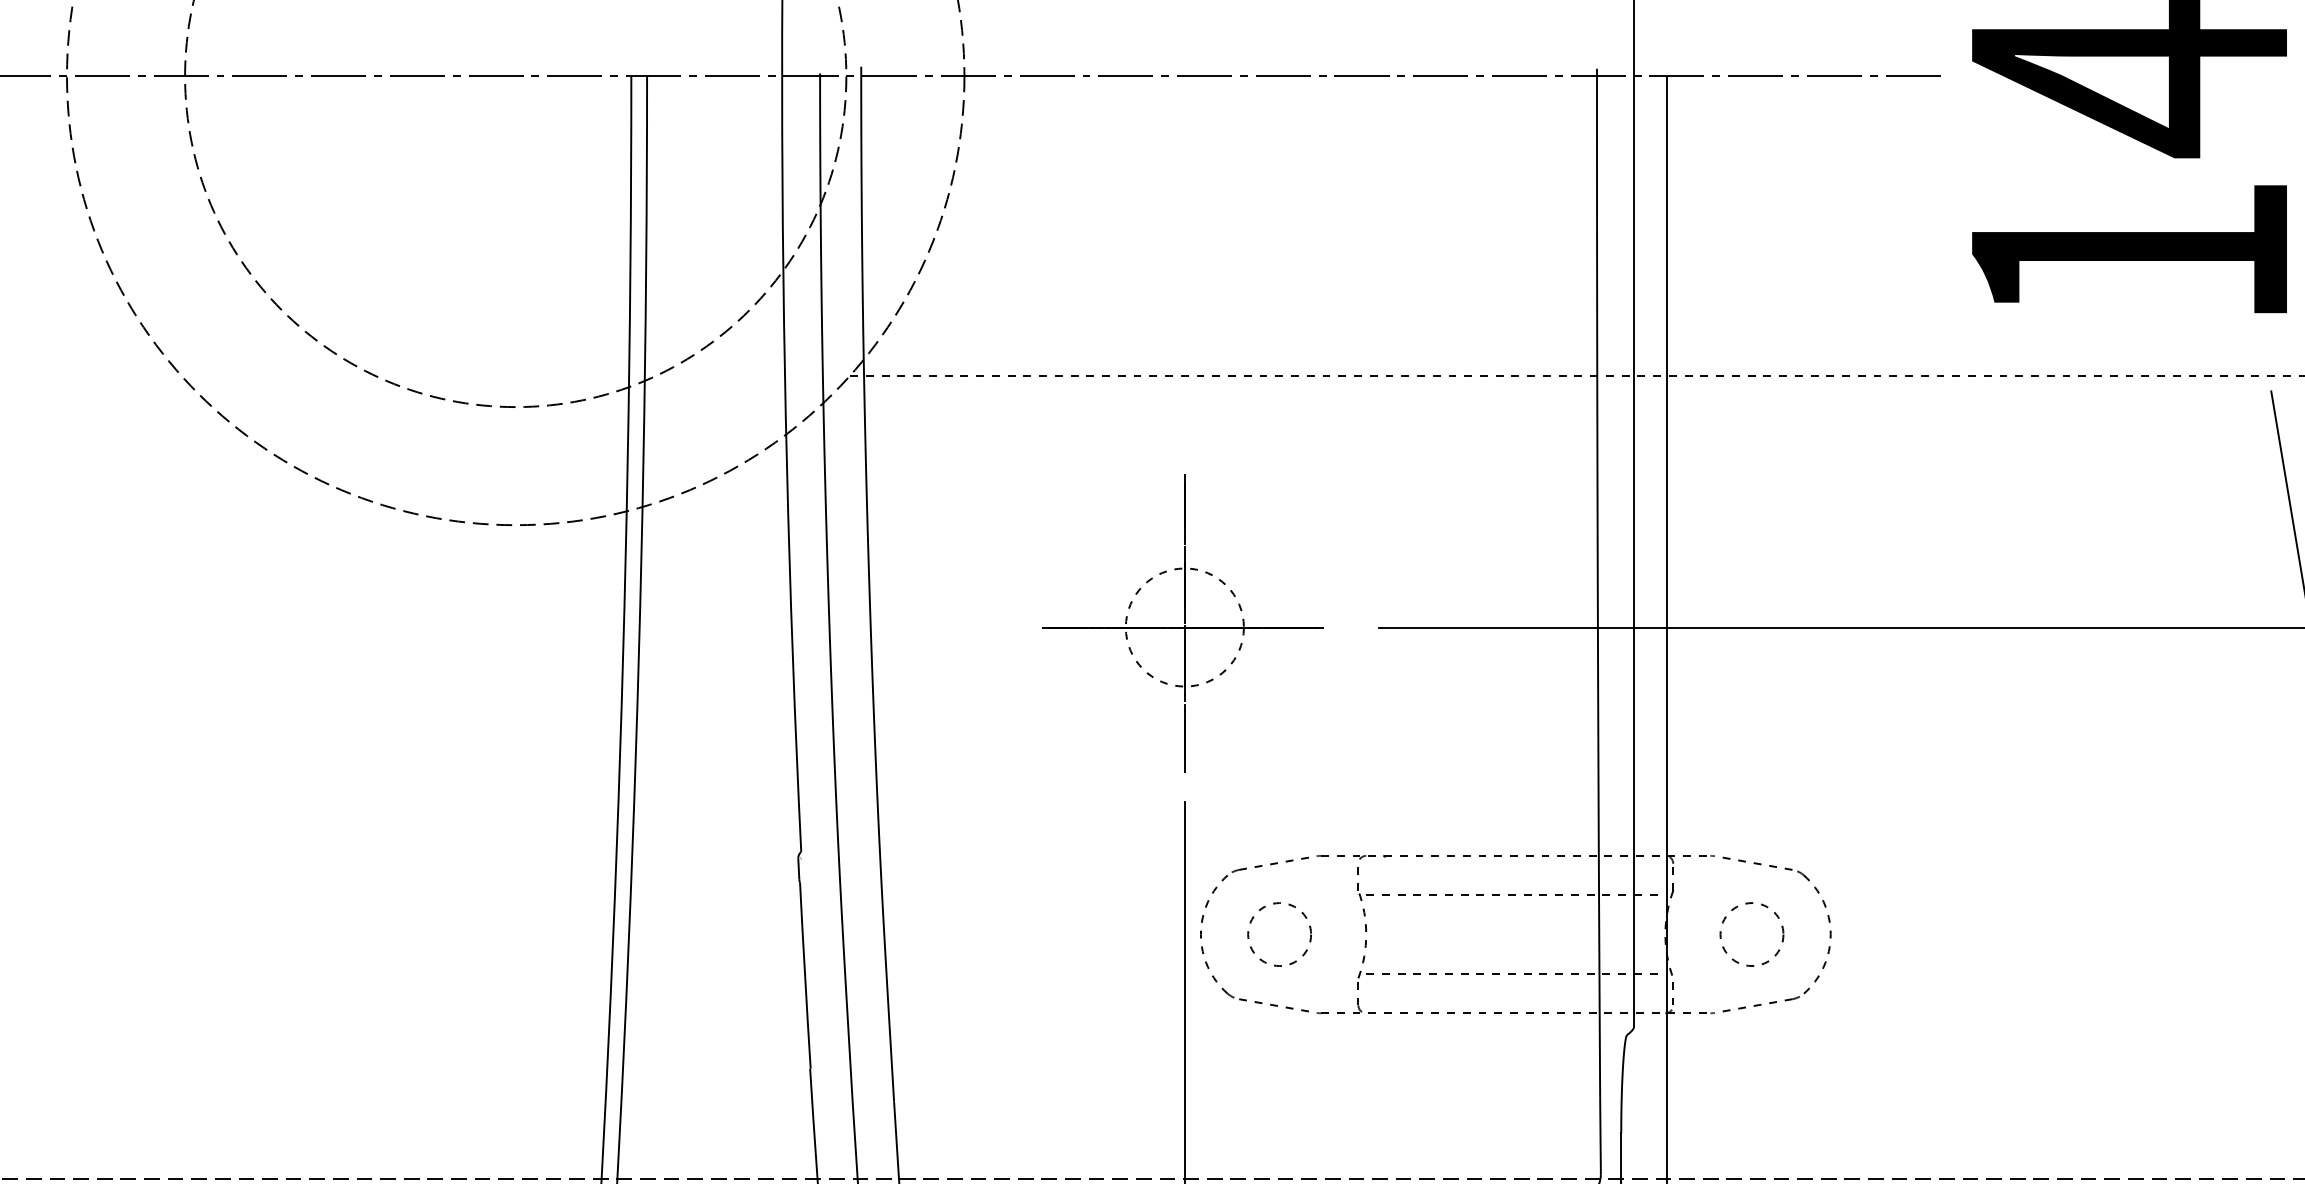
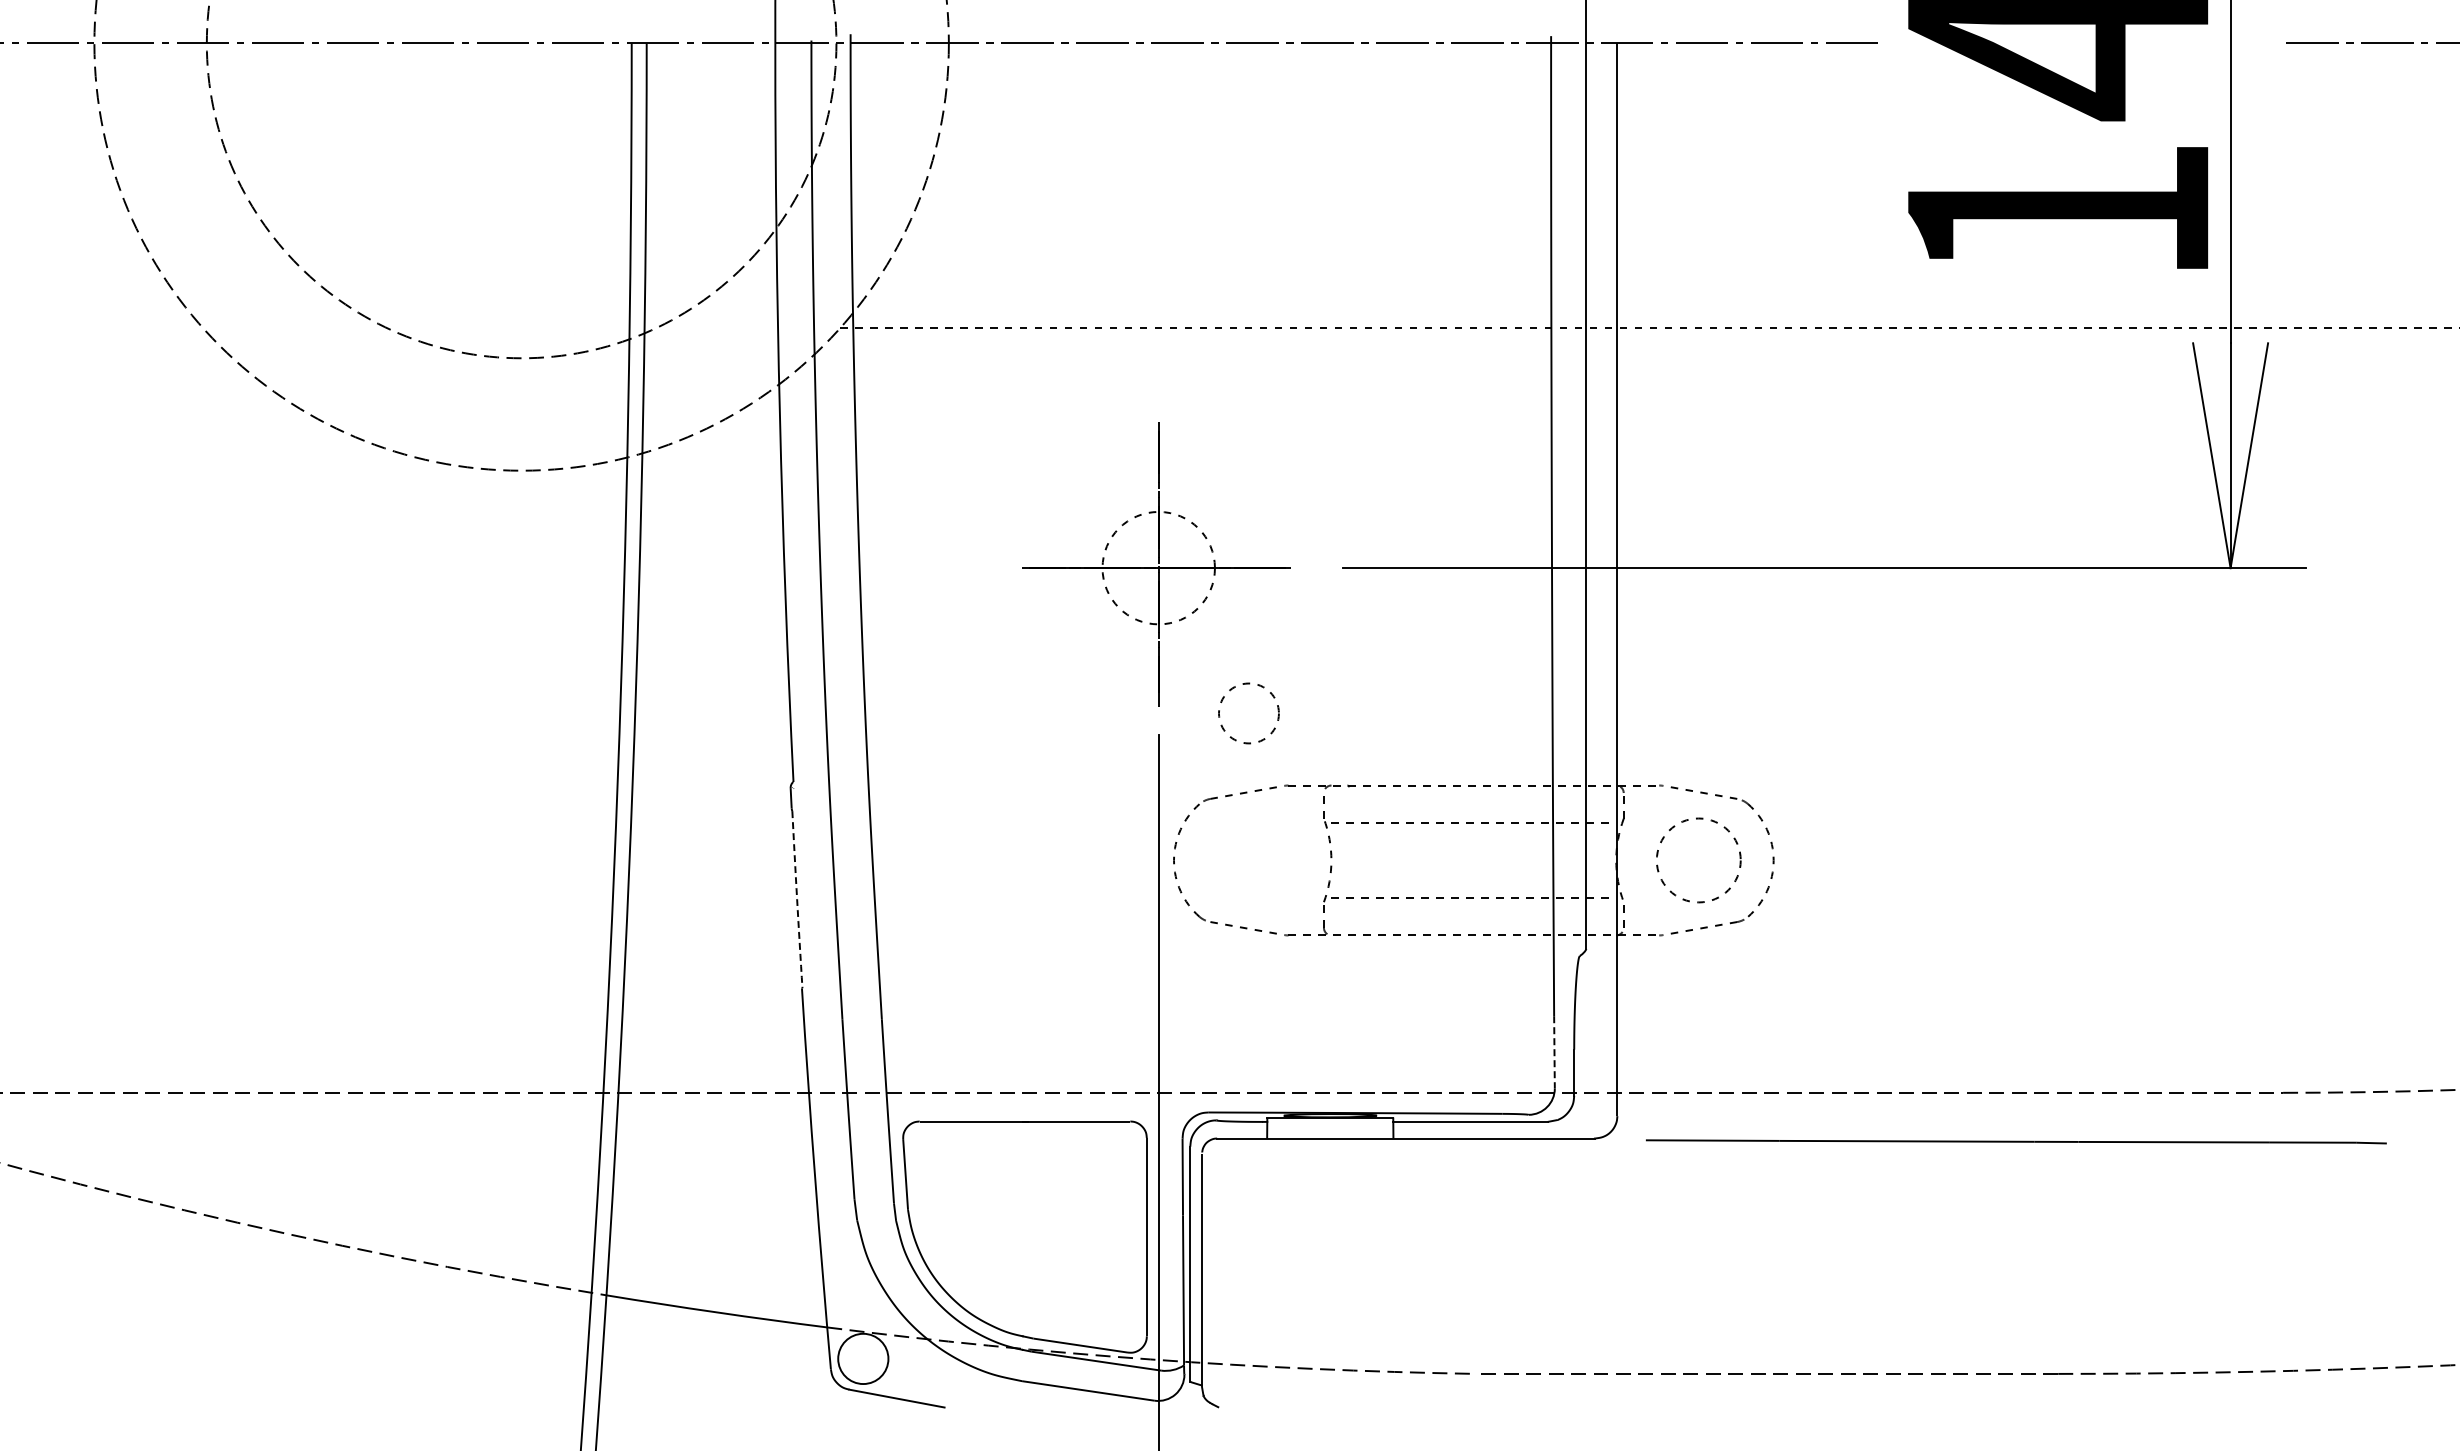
circle: (1279, 934) -> (1248, 713), moved
circle: (1751, 934) -> (1698, 860), size x1.4
arc: (805, 975) -> (797, 899), solid -> dashed
line: (1600, 1136) -> (1554, 1052), solid -> dashed

